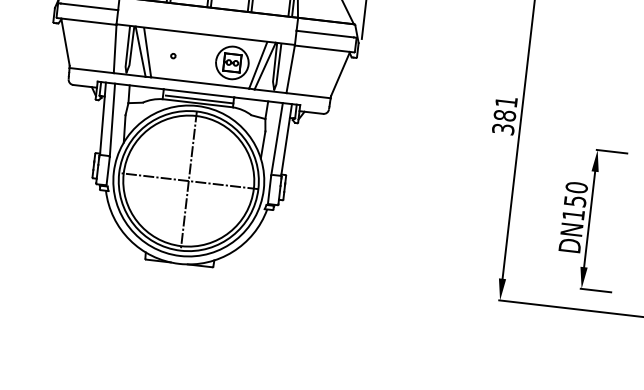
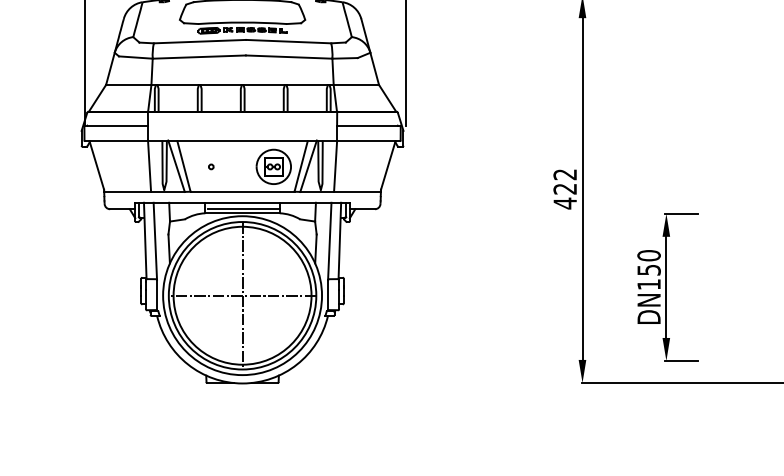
text: (505, 116) -> (565, 189), 381 -> 422

